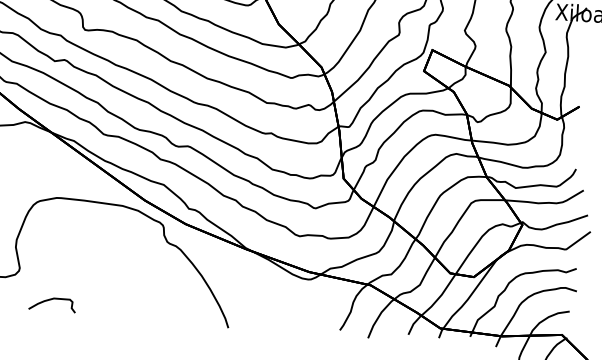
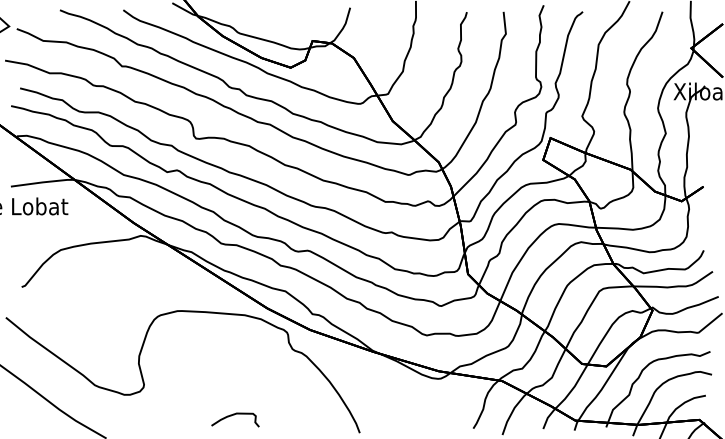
curve: (51, 300) -> (234, 415), moved

